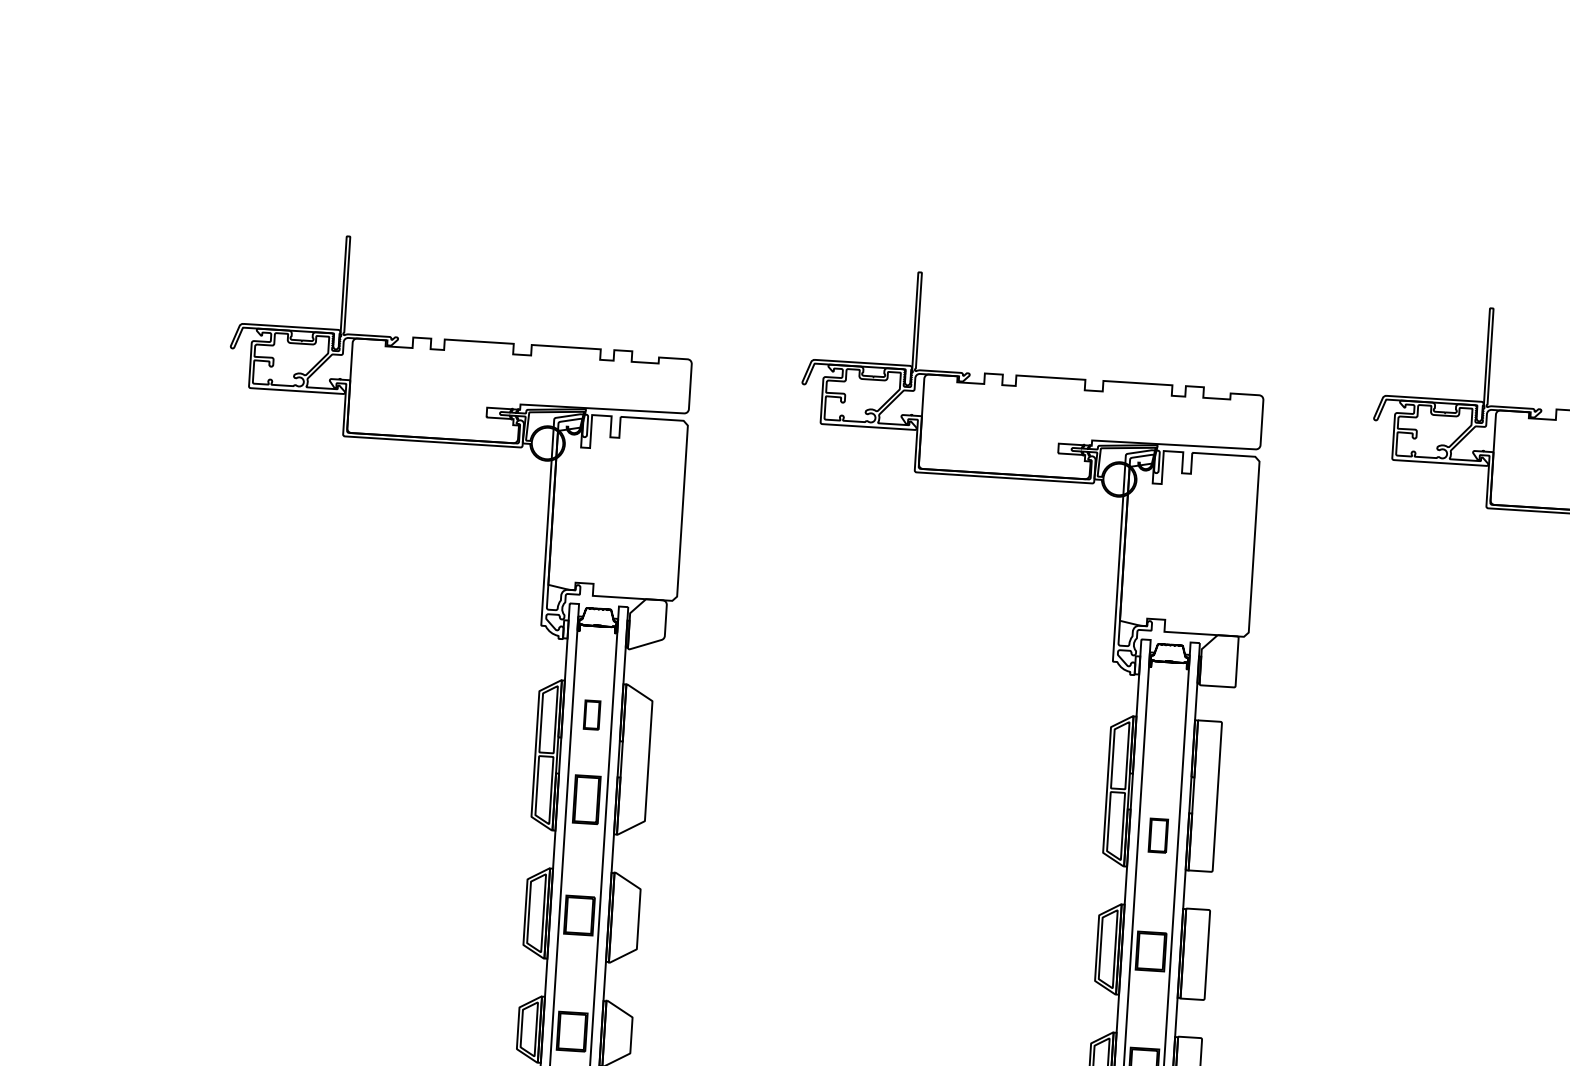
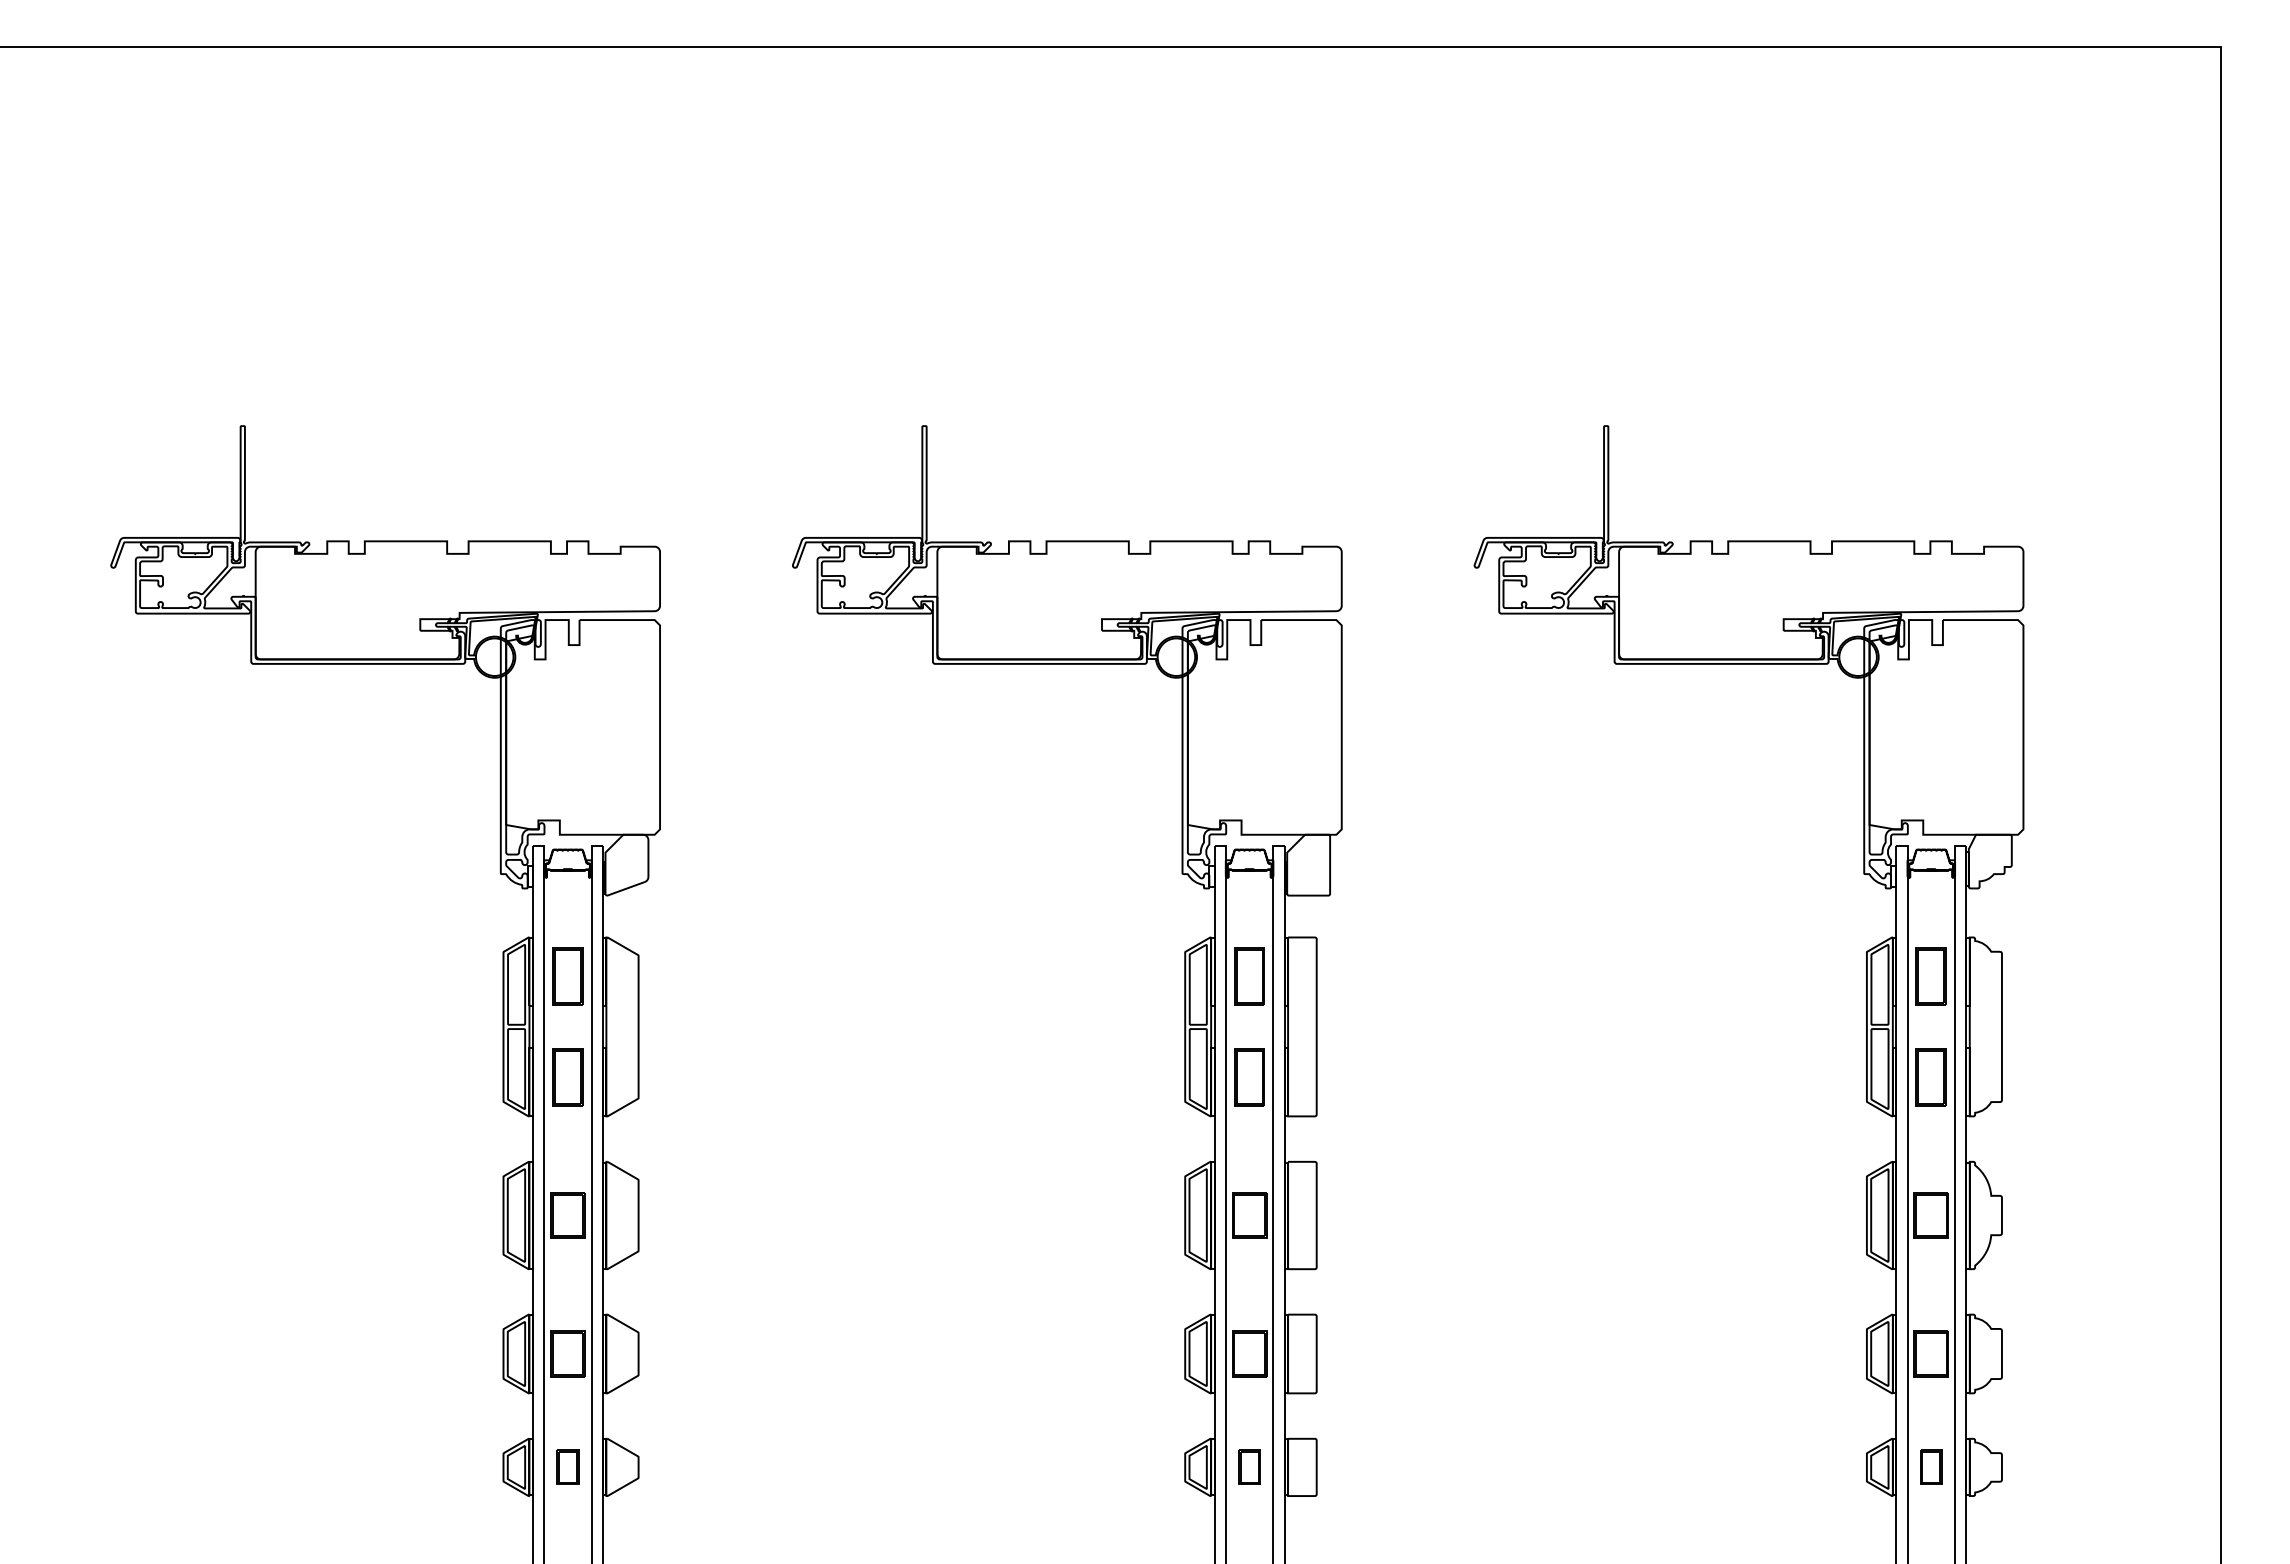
part: (591, 715) -> (567, 976), size x1.67
part: (1163, 751) -> (1249, 976), added
part: (1158, 835) -> (1249, 1077), size x1.43

